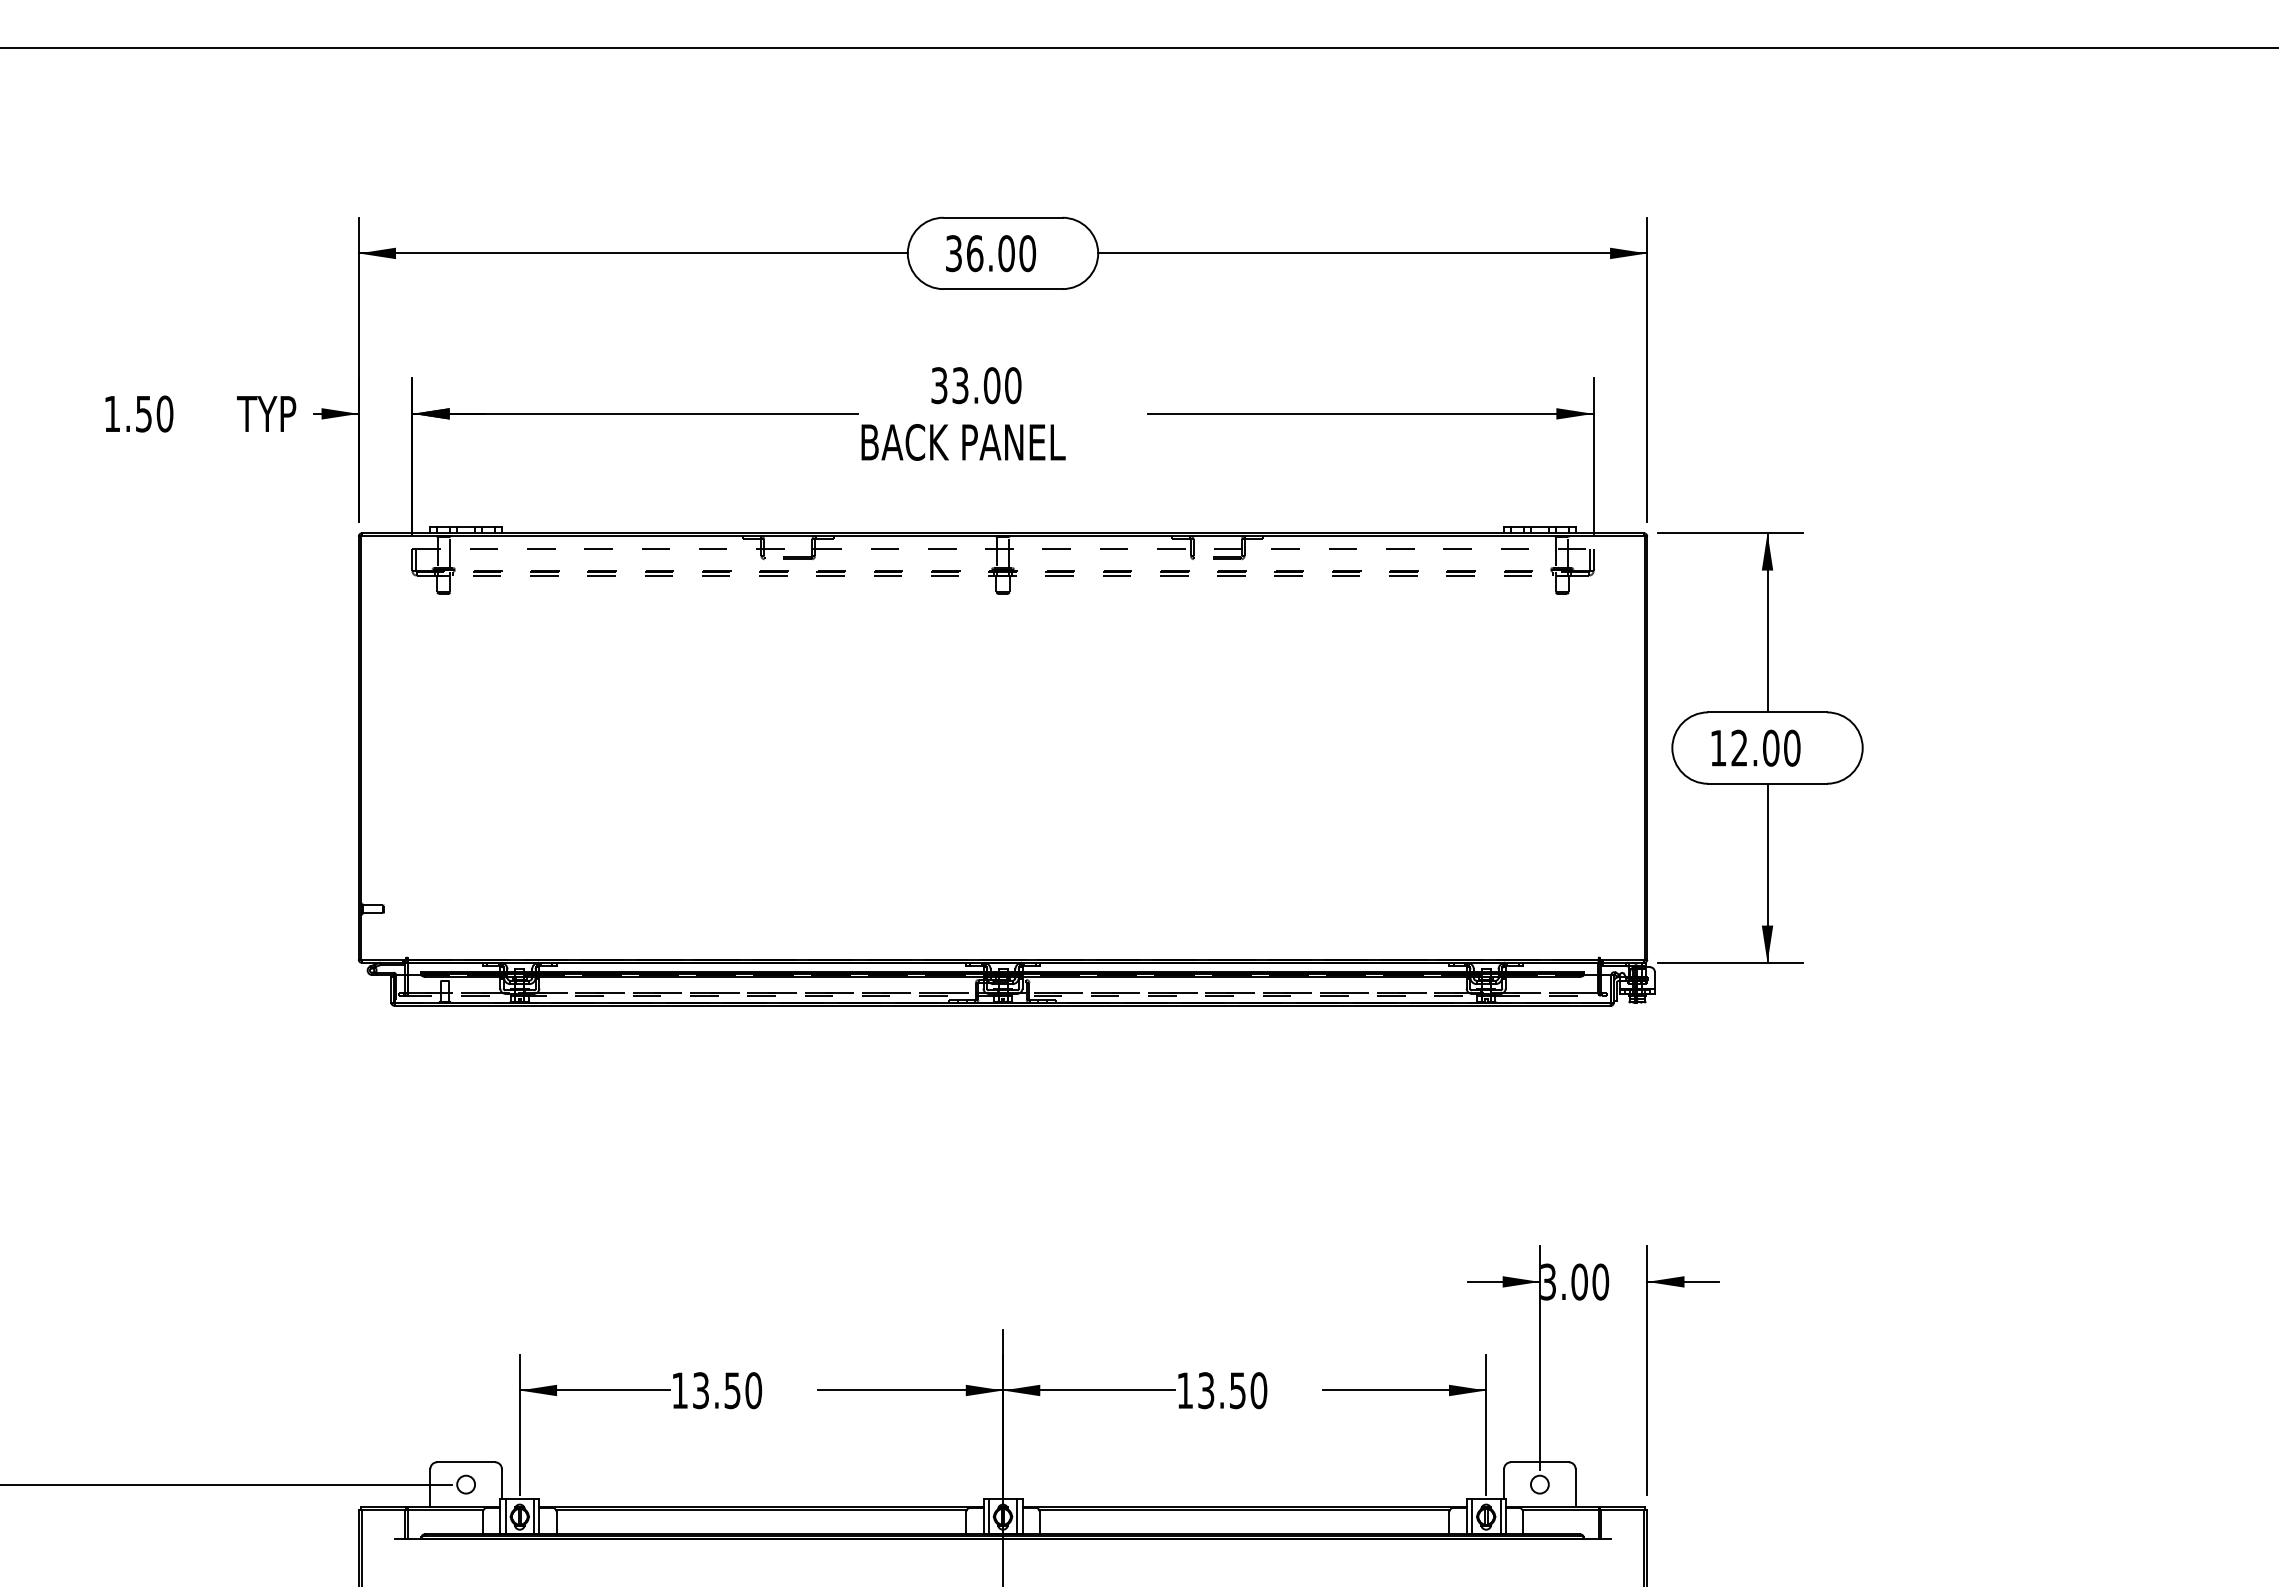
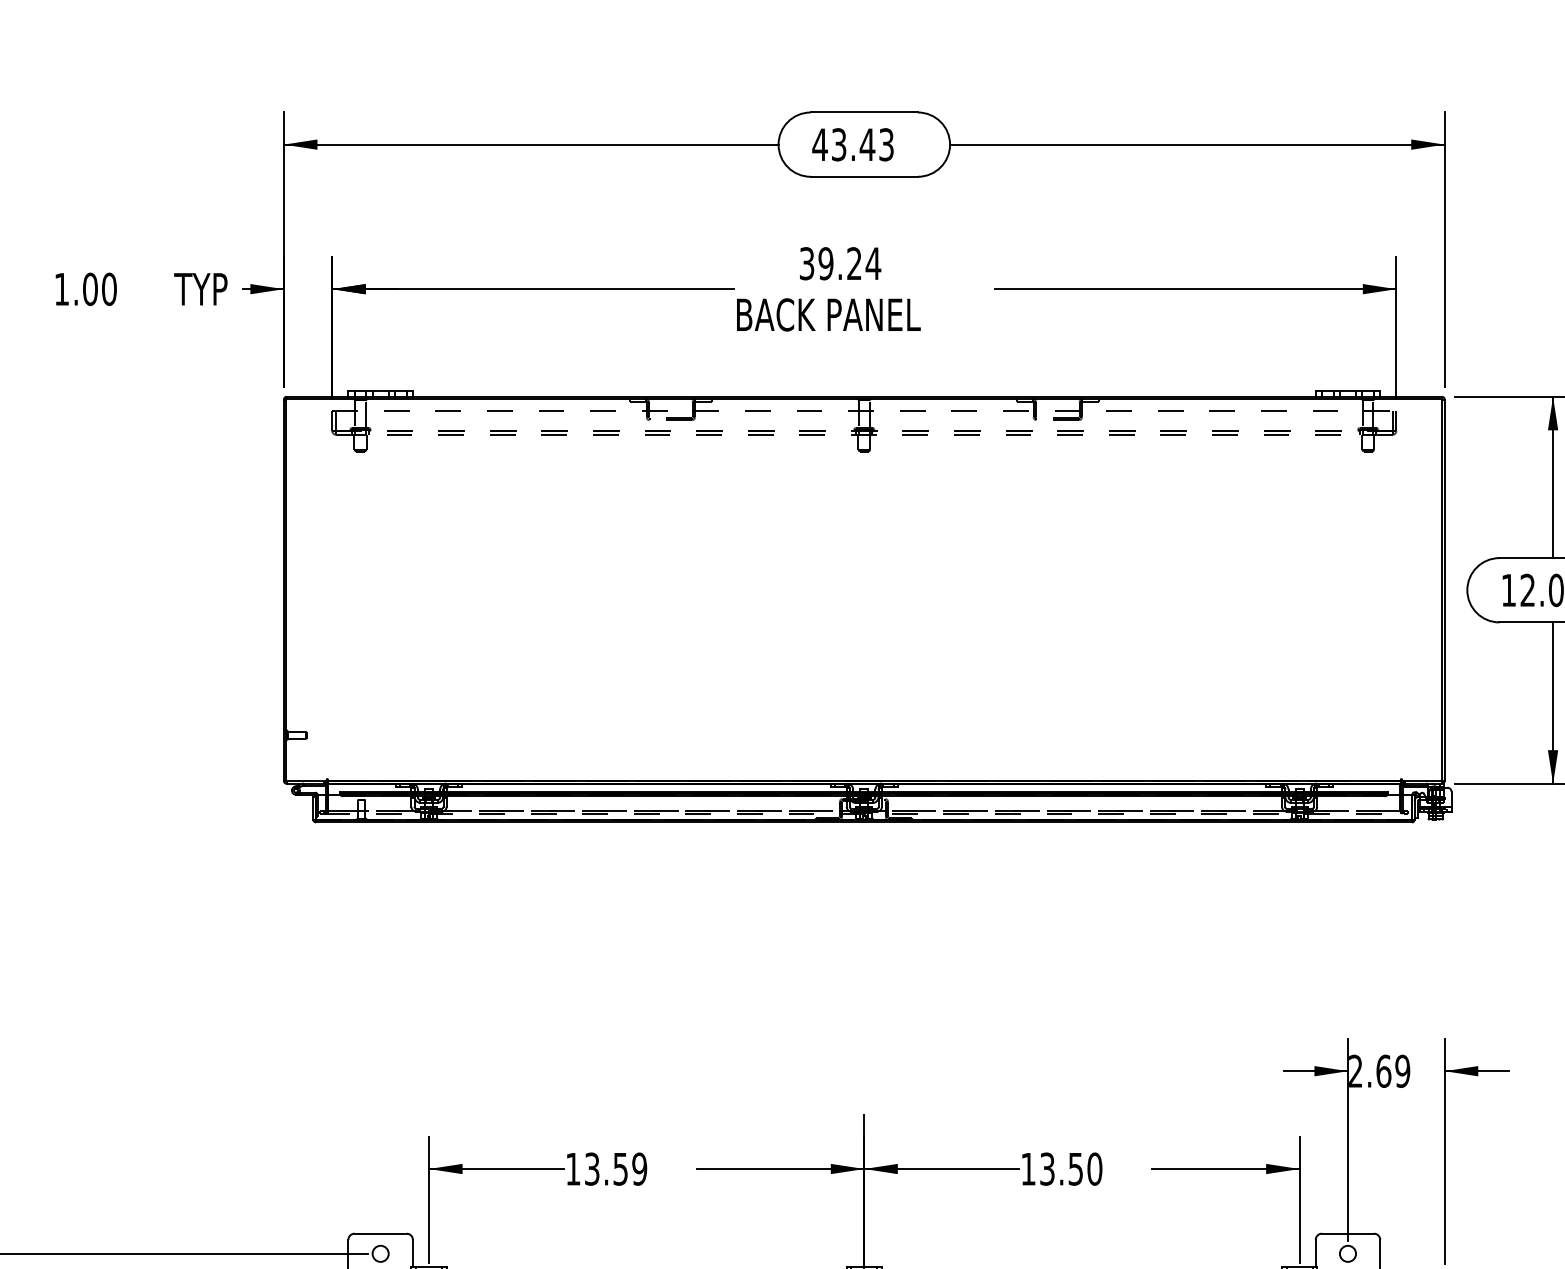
text: (990, 253) -> (853, 144), 36.00 -> 43.43
text: (986, 385) -> (849, 263), 33.00 -> 39.24
text: (143, 413) -> (89, 288), 1.50 -> 1.00
text: (1575, 1281) -> (1380, 1070), 3.00 -> 2.69
text: (753, 1390) -> (639, 1169), 13.50 -> 13.59

